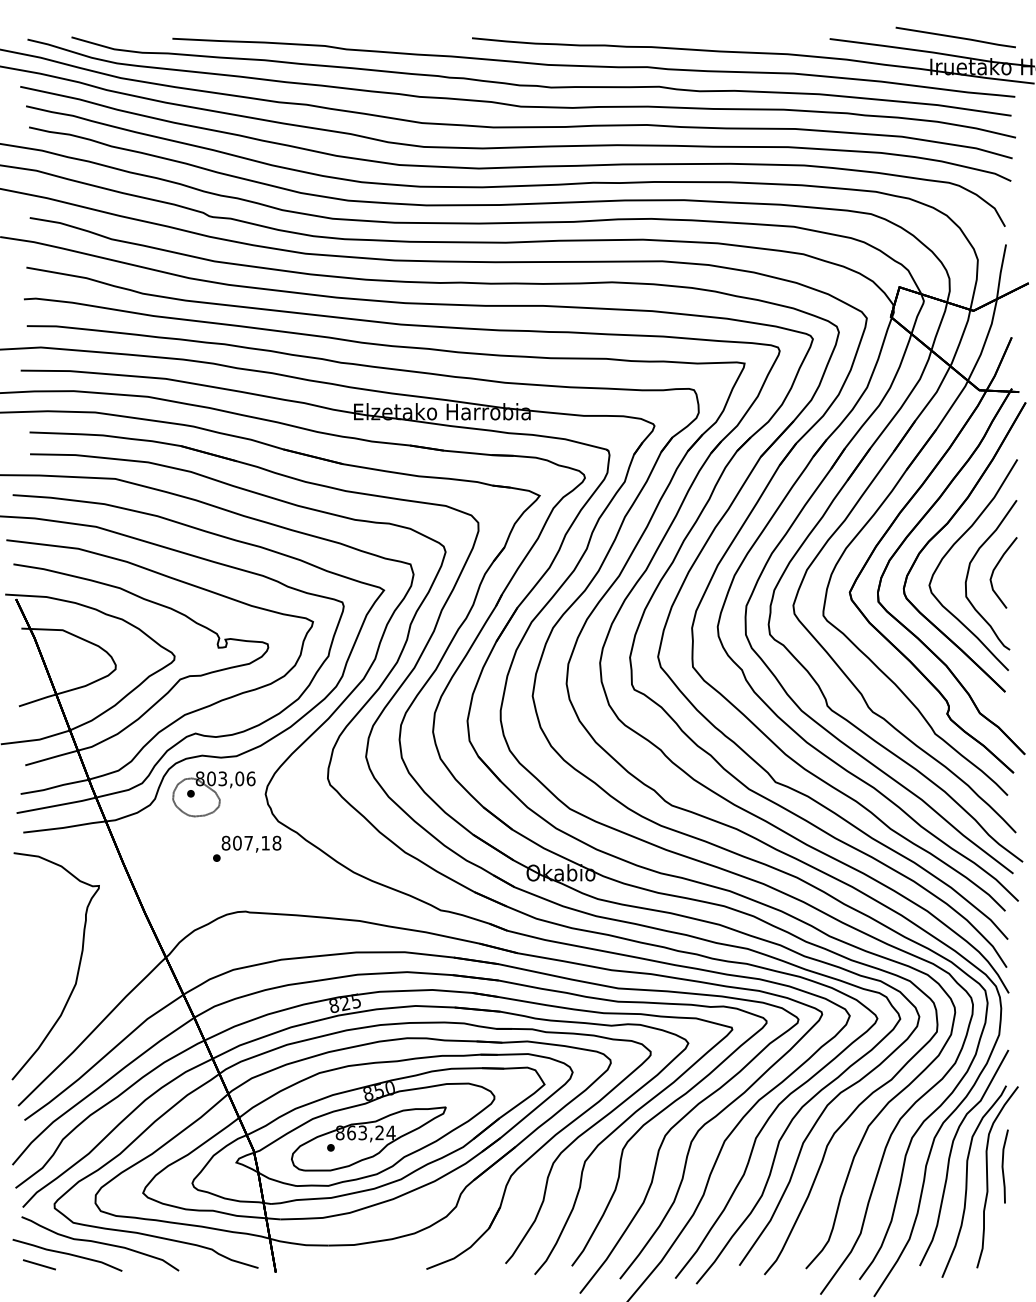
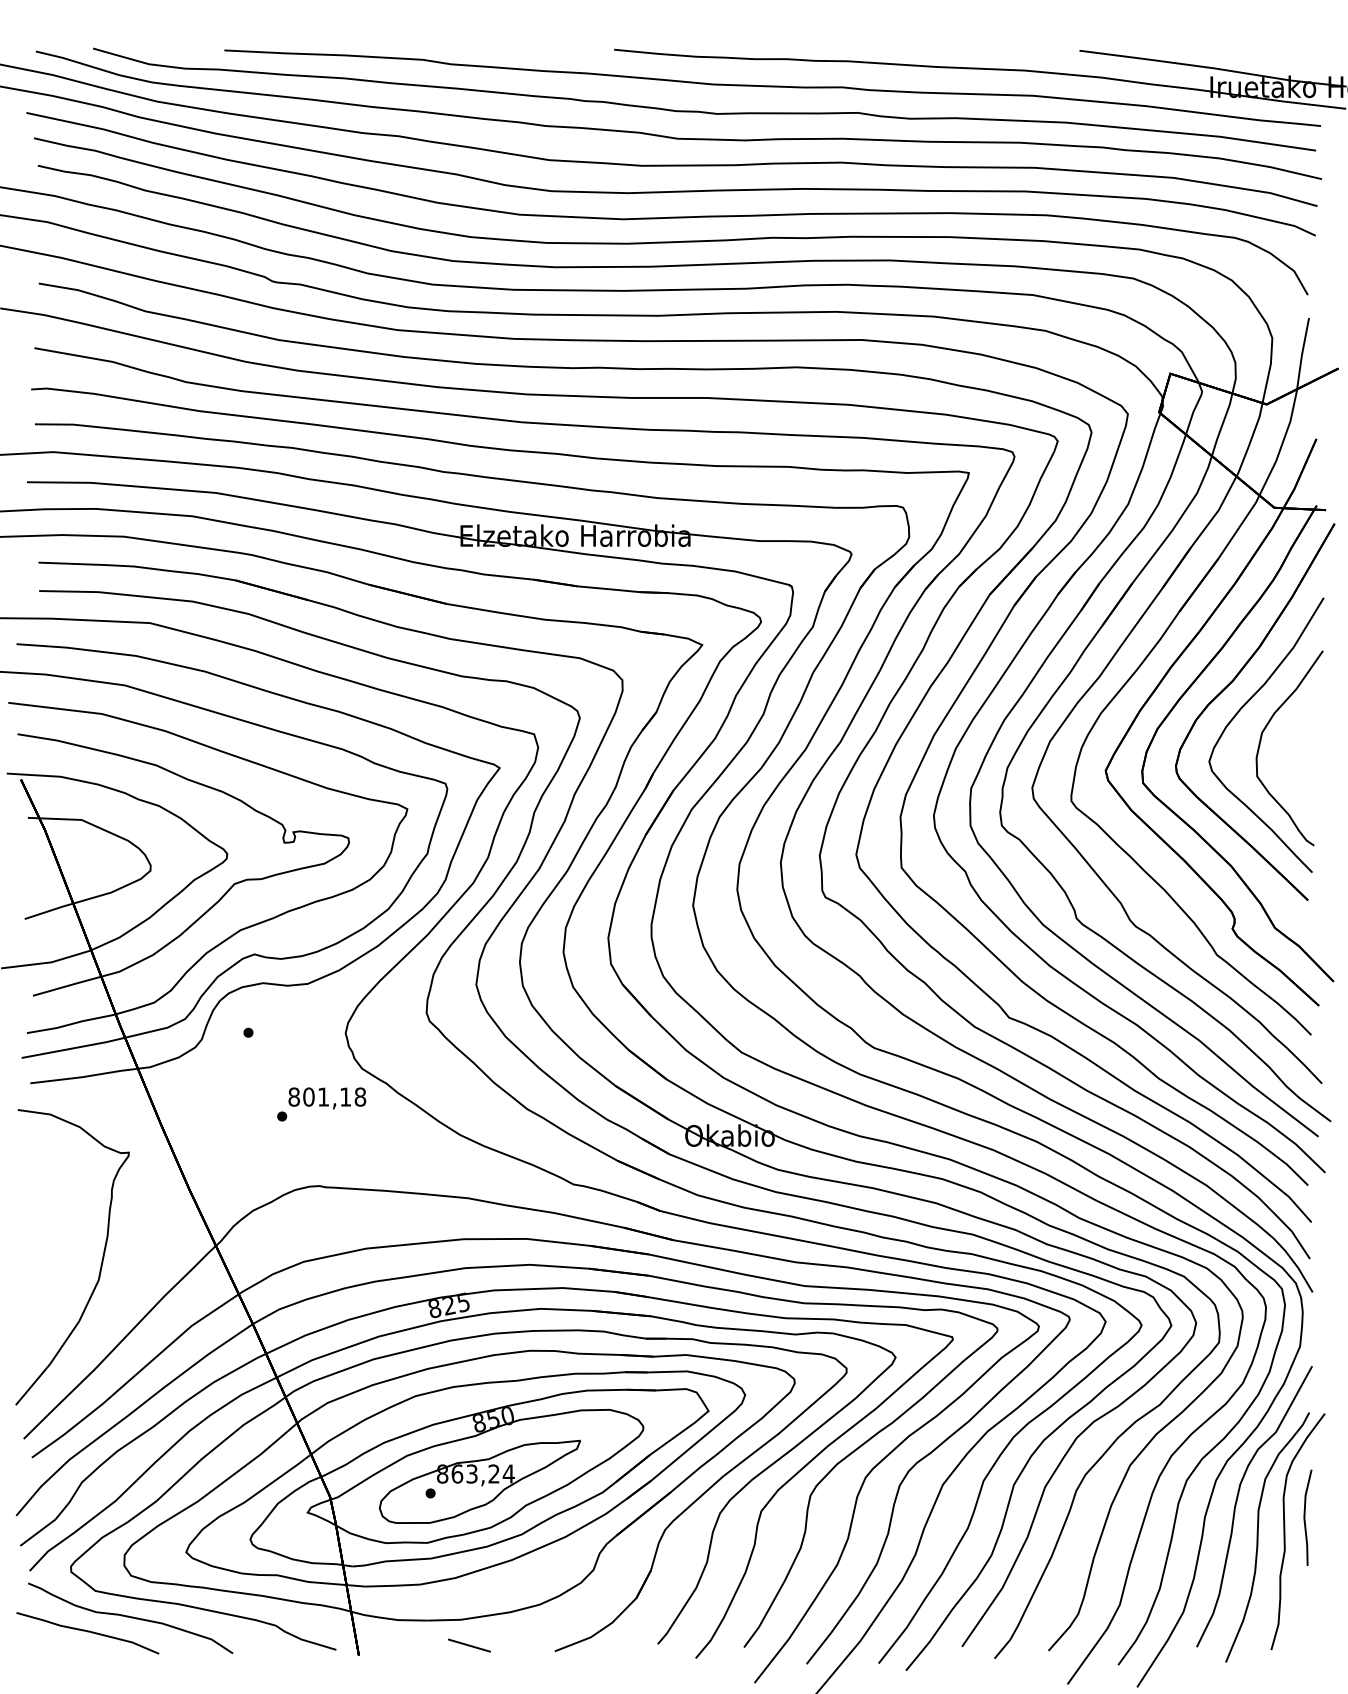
line: (955, 37) -> (1243, 48), removed
part: (996, 567) -> (1296, 738), removed
part: (214, 794) -> (278, 1033), removed
text: (248, 842) -> (323, 1096), 807,18 -> 801,18
line: (39, 1264) -> (469, 1645), moved

